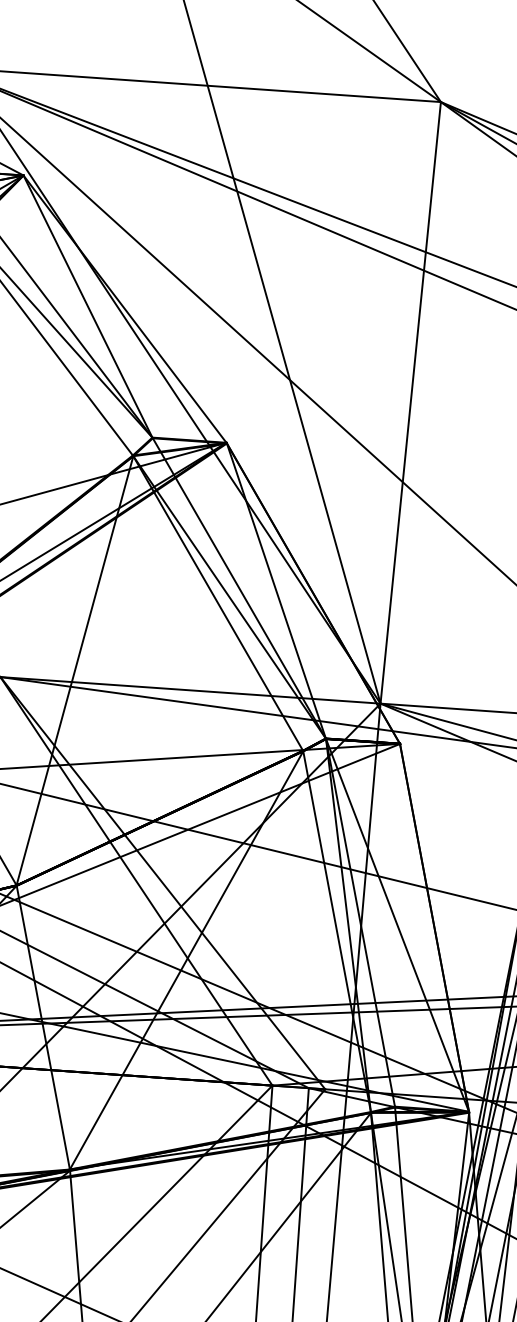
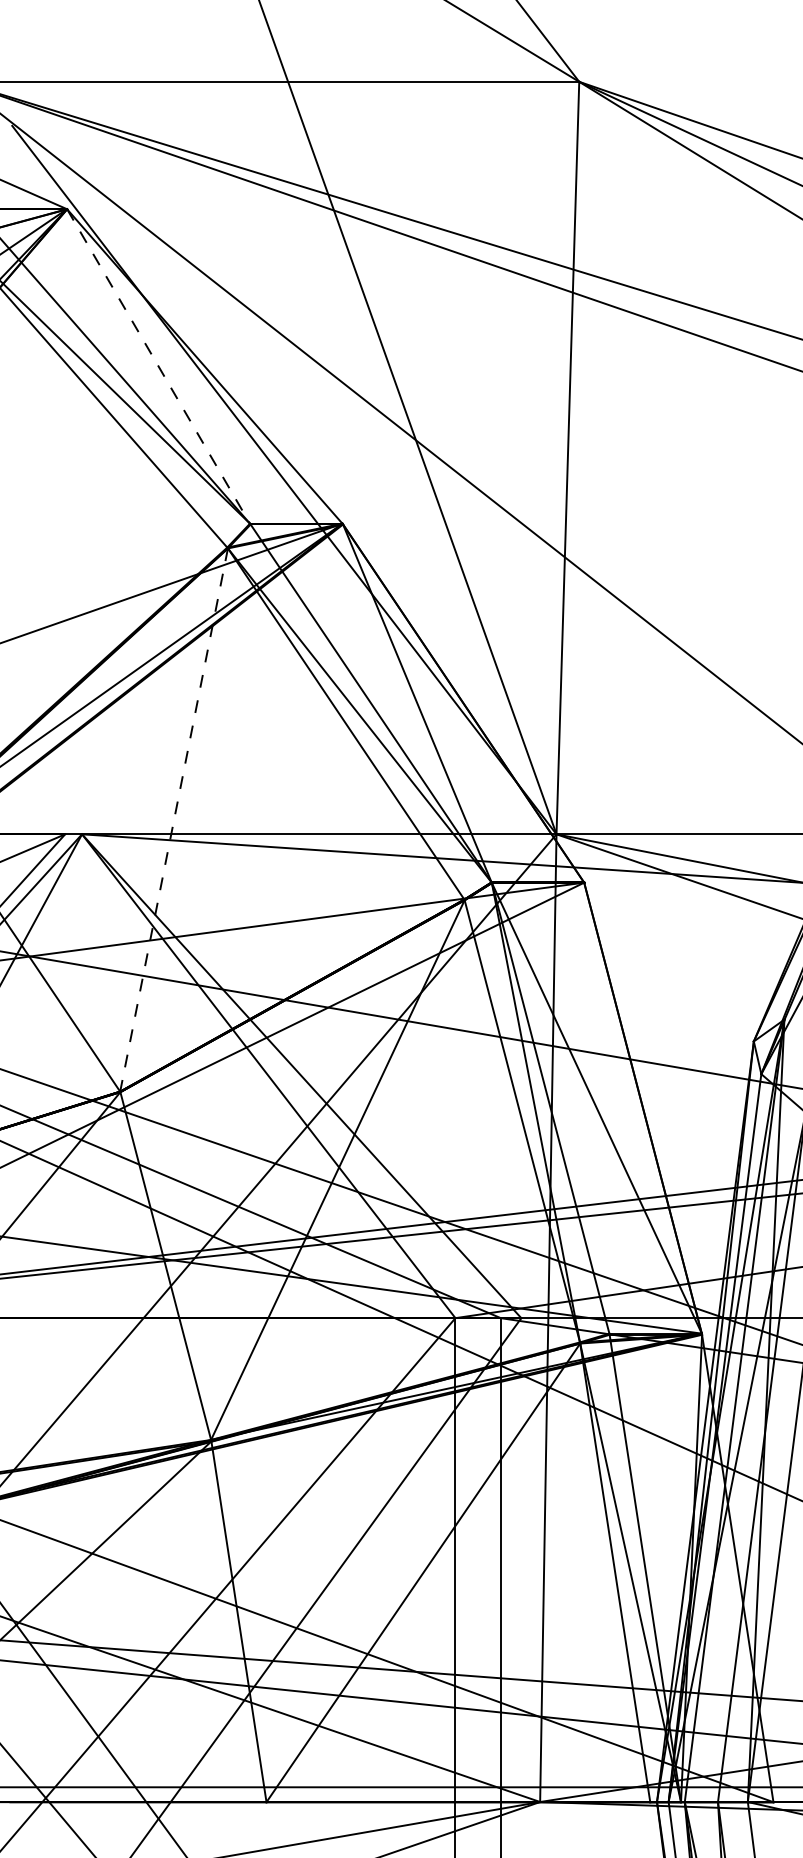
line: (87, 306) -> (158, 366), solid -> dashed
line: (75, 671) -> (174, 820), solid -> dashed

